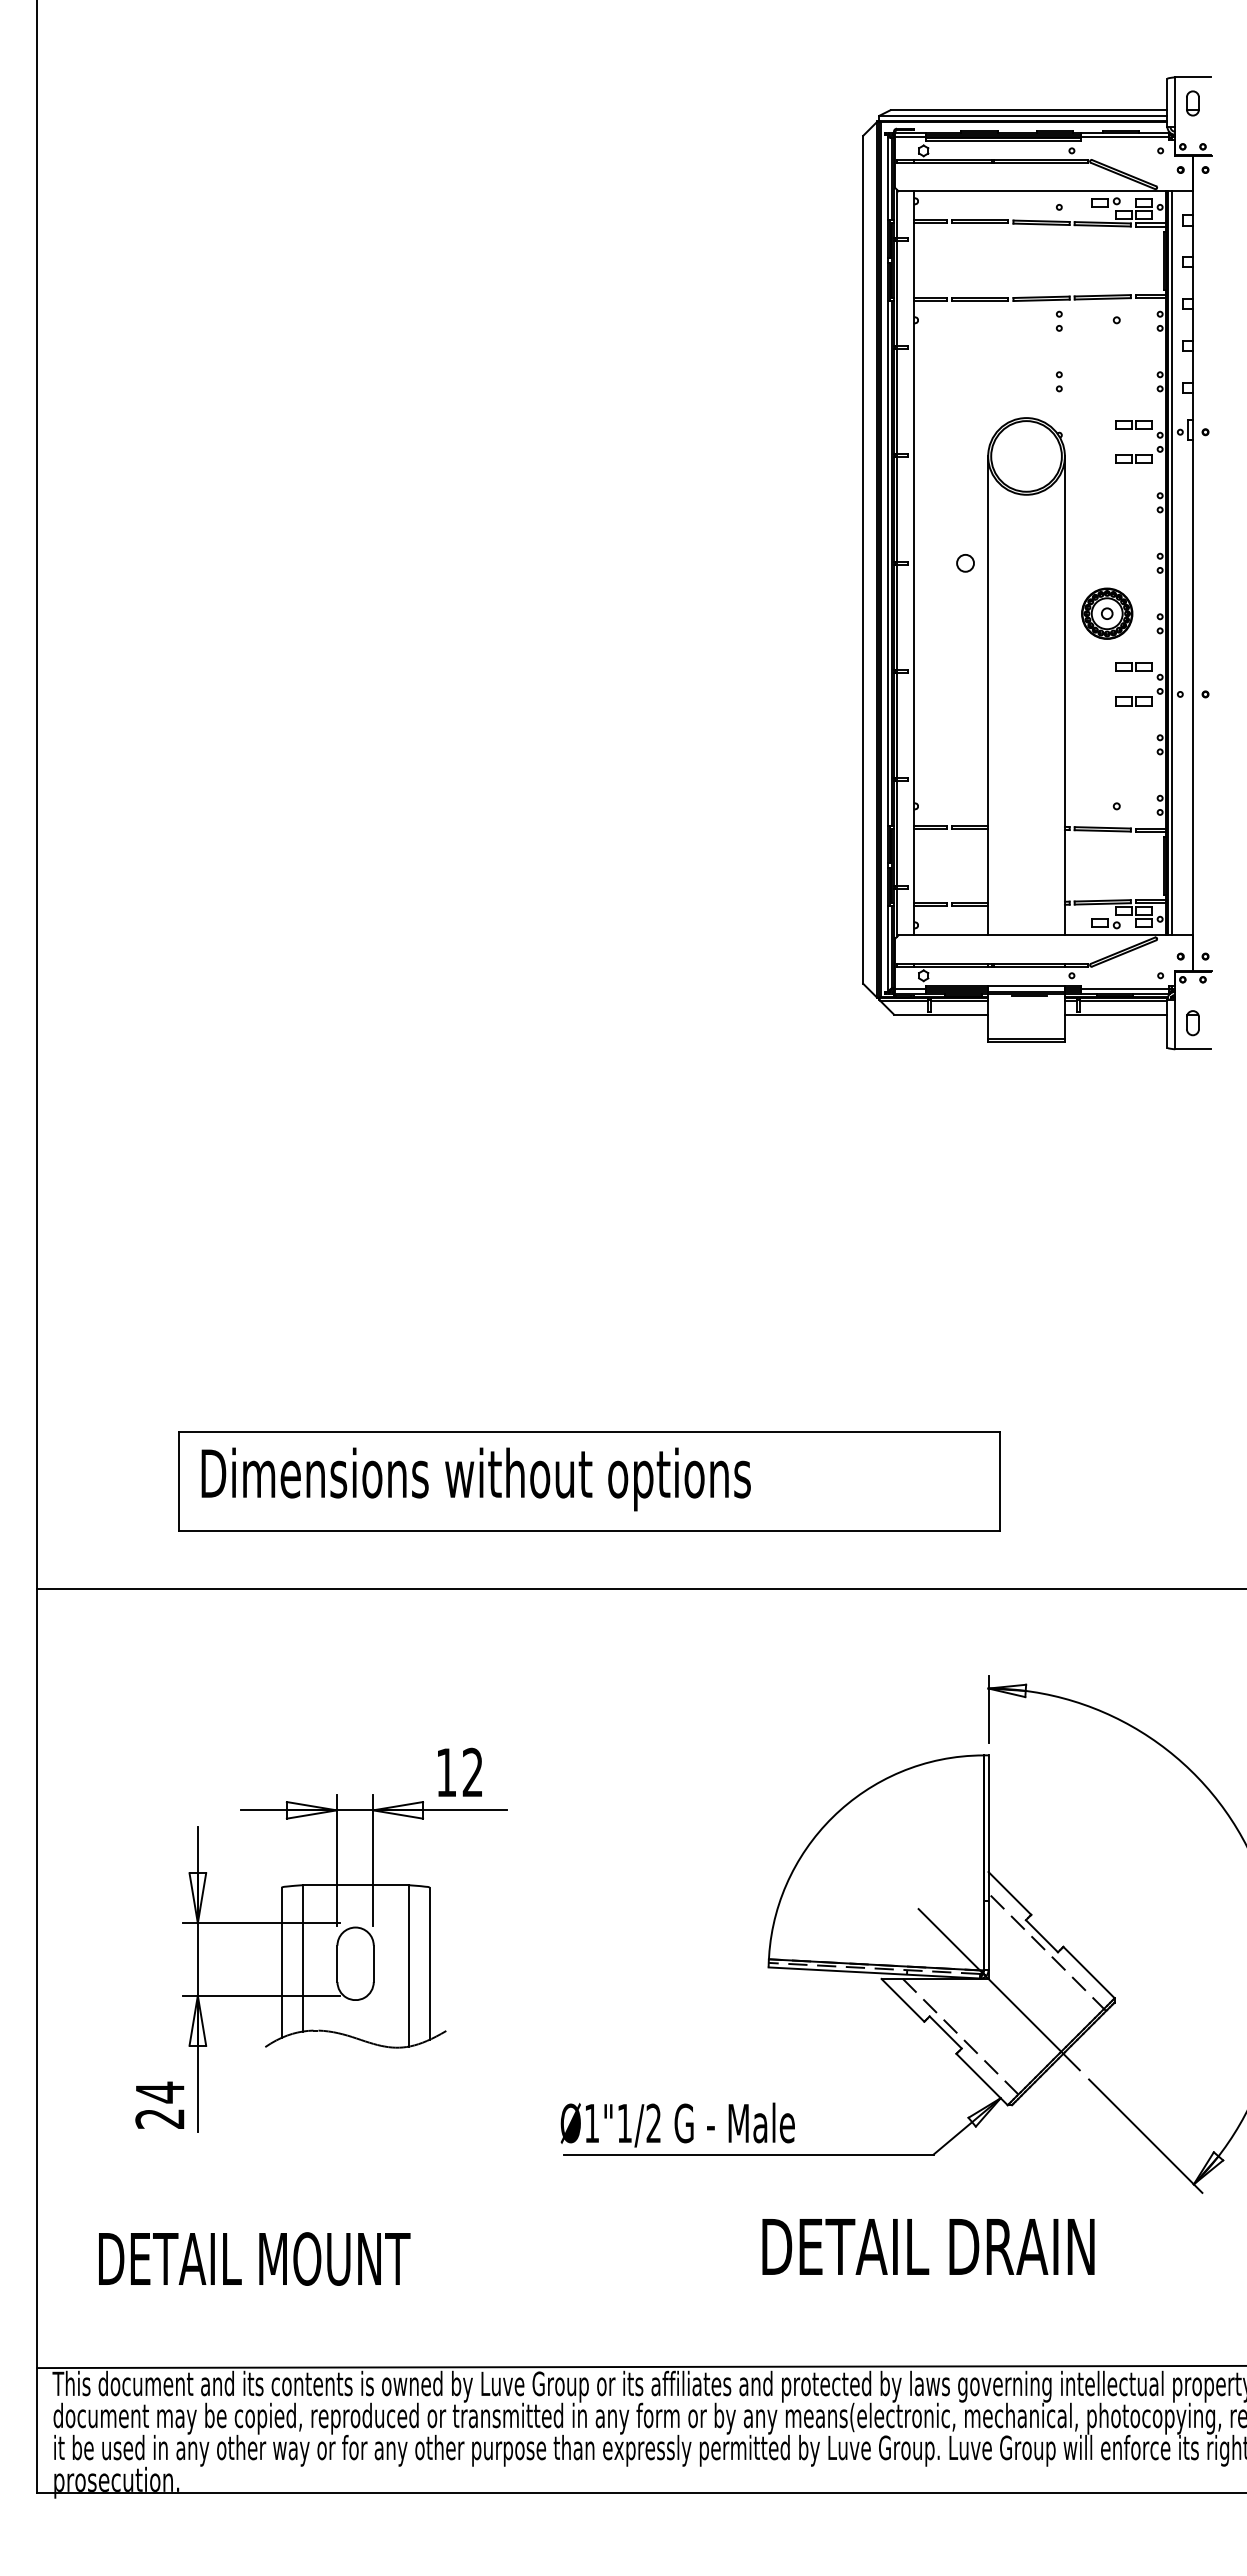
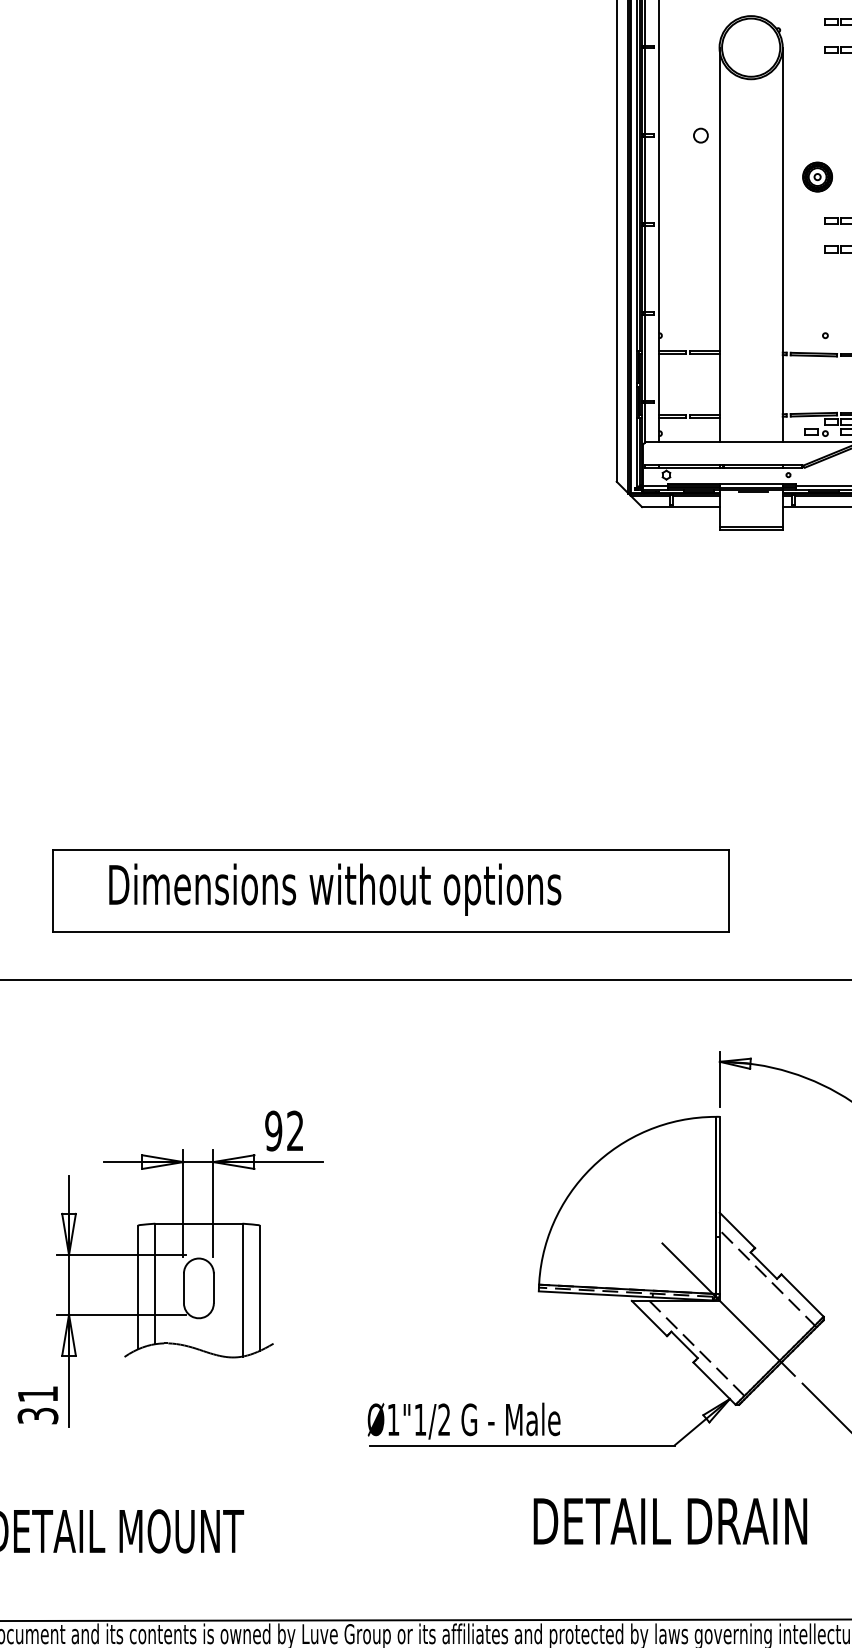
part: (1107, 613) -> (817, 176), size x0.7
text: (475, 1479) -> (334, 889), moved
text: (446, 1772) -> (273, 1130), 12 -> 92
text: (159, 2104) -> (37, 1404), 24 -> 31

